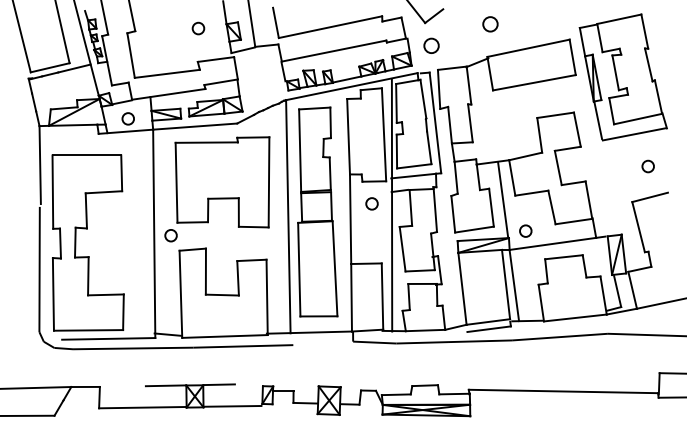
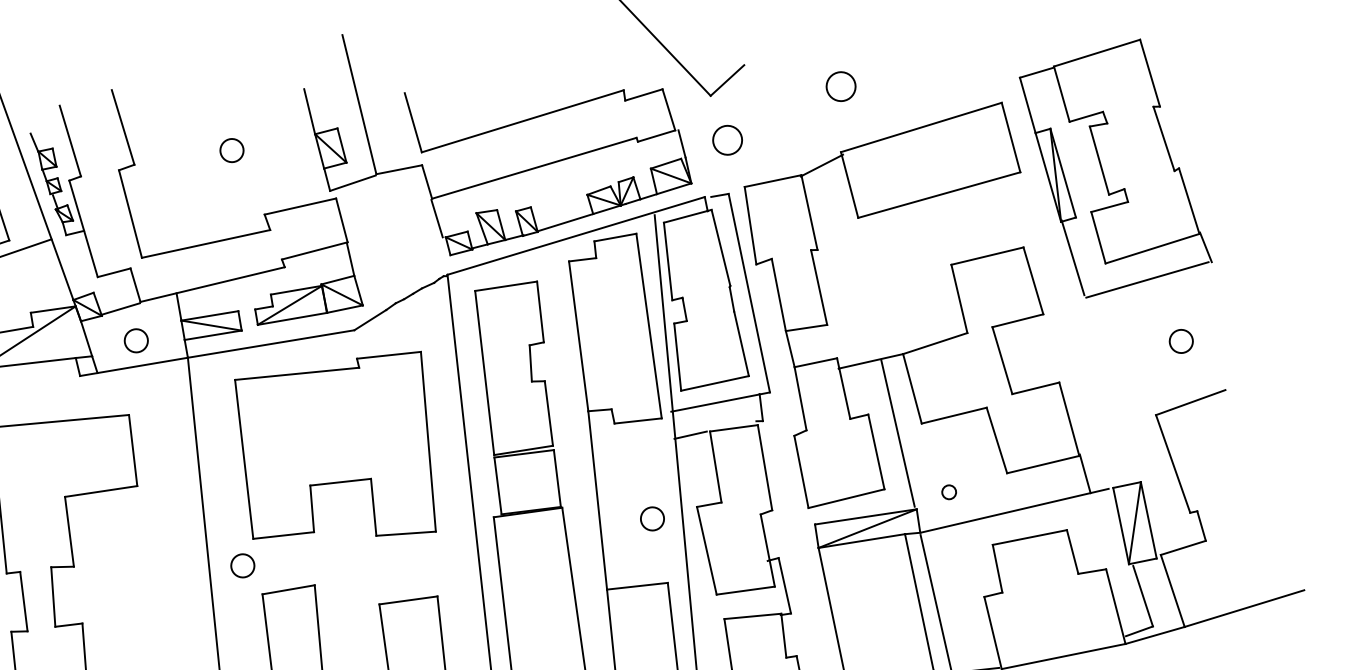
circle: (198, 28) -> (232, 150), moved
circle: (371, 203) -> (651, 518), moved
circle: (525, 230) -> (948, 491), size x0.6

